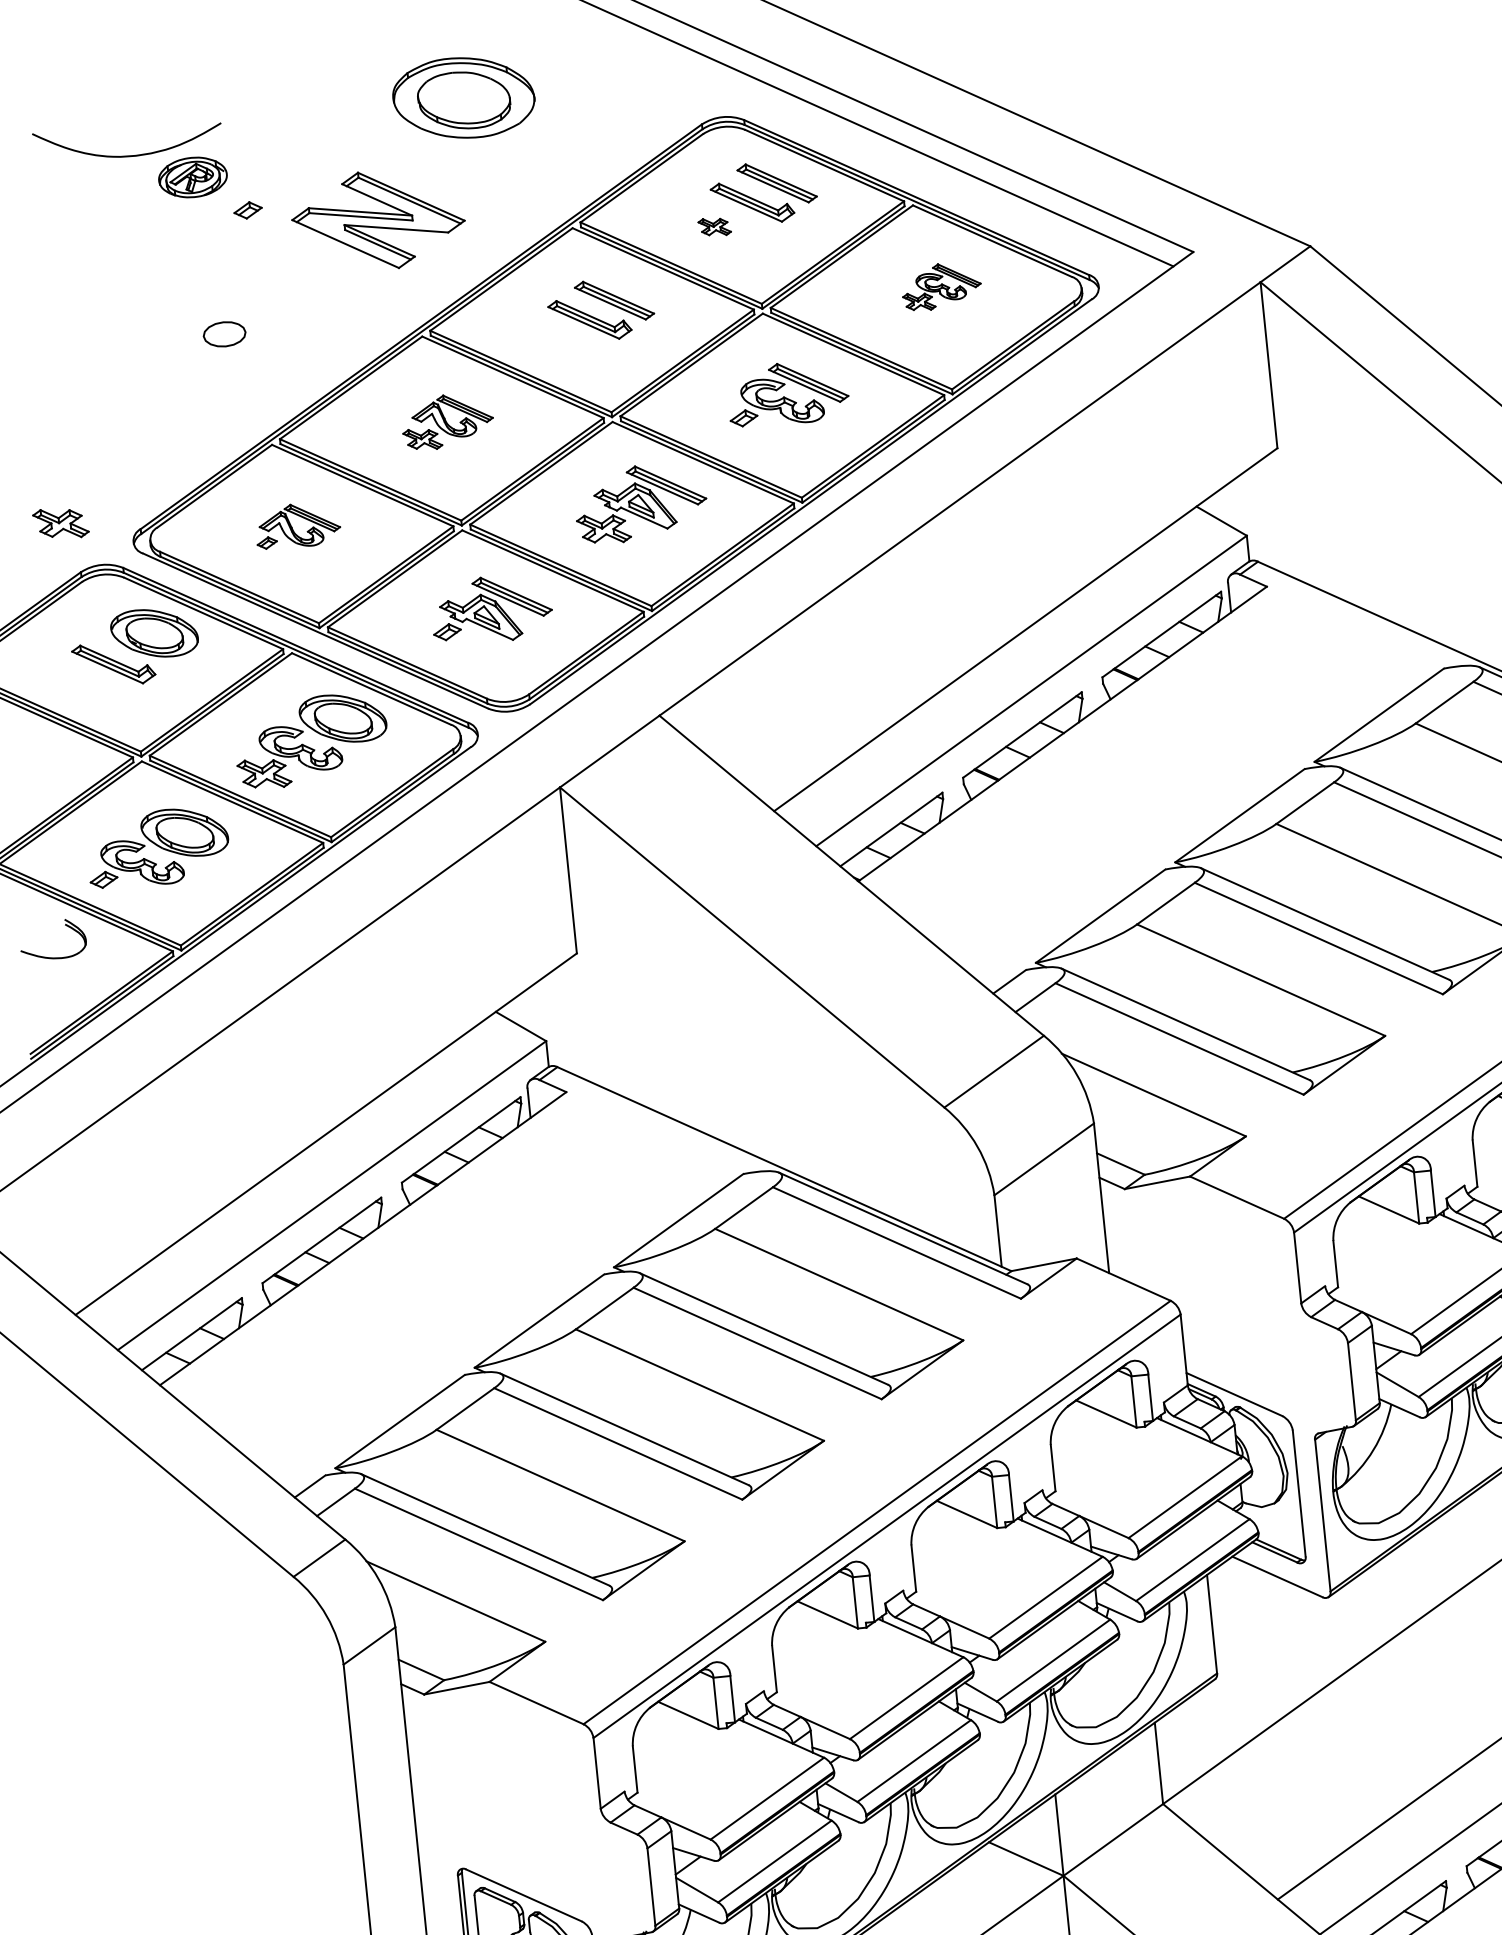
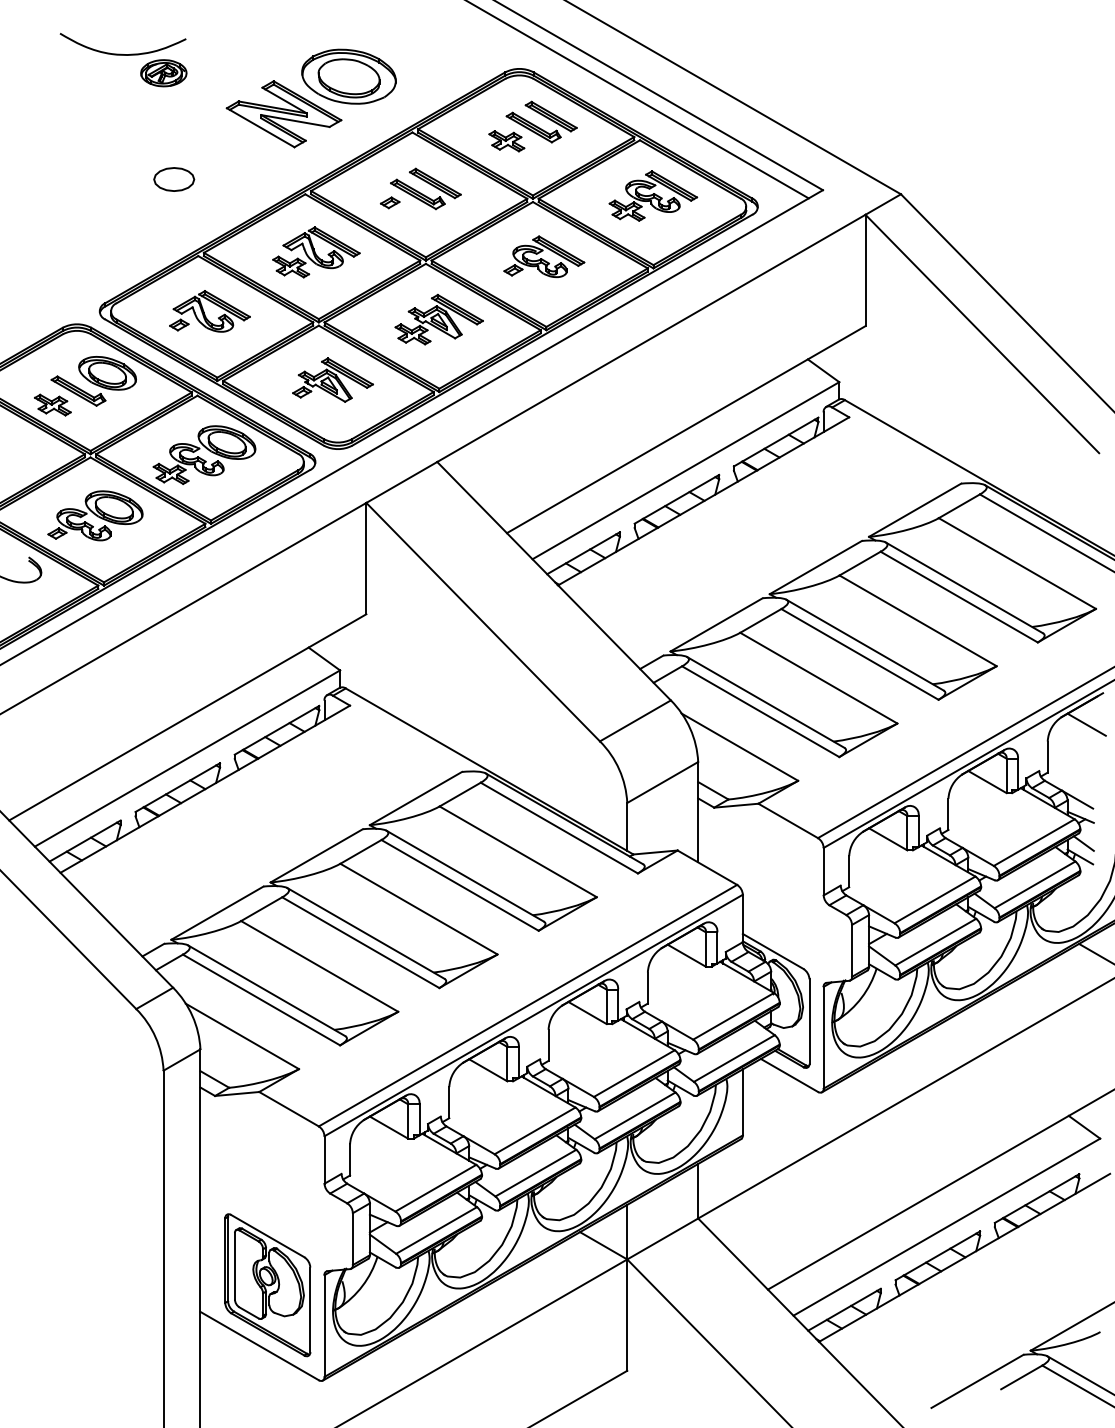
part: (463, 97) -> (348, 76), moved
part: (248, 209) -> (390, 202), moved
part: (714, 227) -> (506, 141), size x1.67
part: (941, 285) -> (653, 195), size x1.67
part: (224, 334) -> (174, 179), size x1.43
part: (447, 421) -> (316, 252), size x1.43
part: (60, 522) -> (52, 404), moved
part: (297, 525) -> (209, 311), size x1.43

